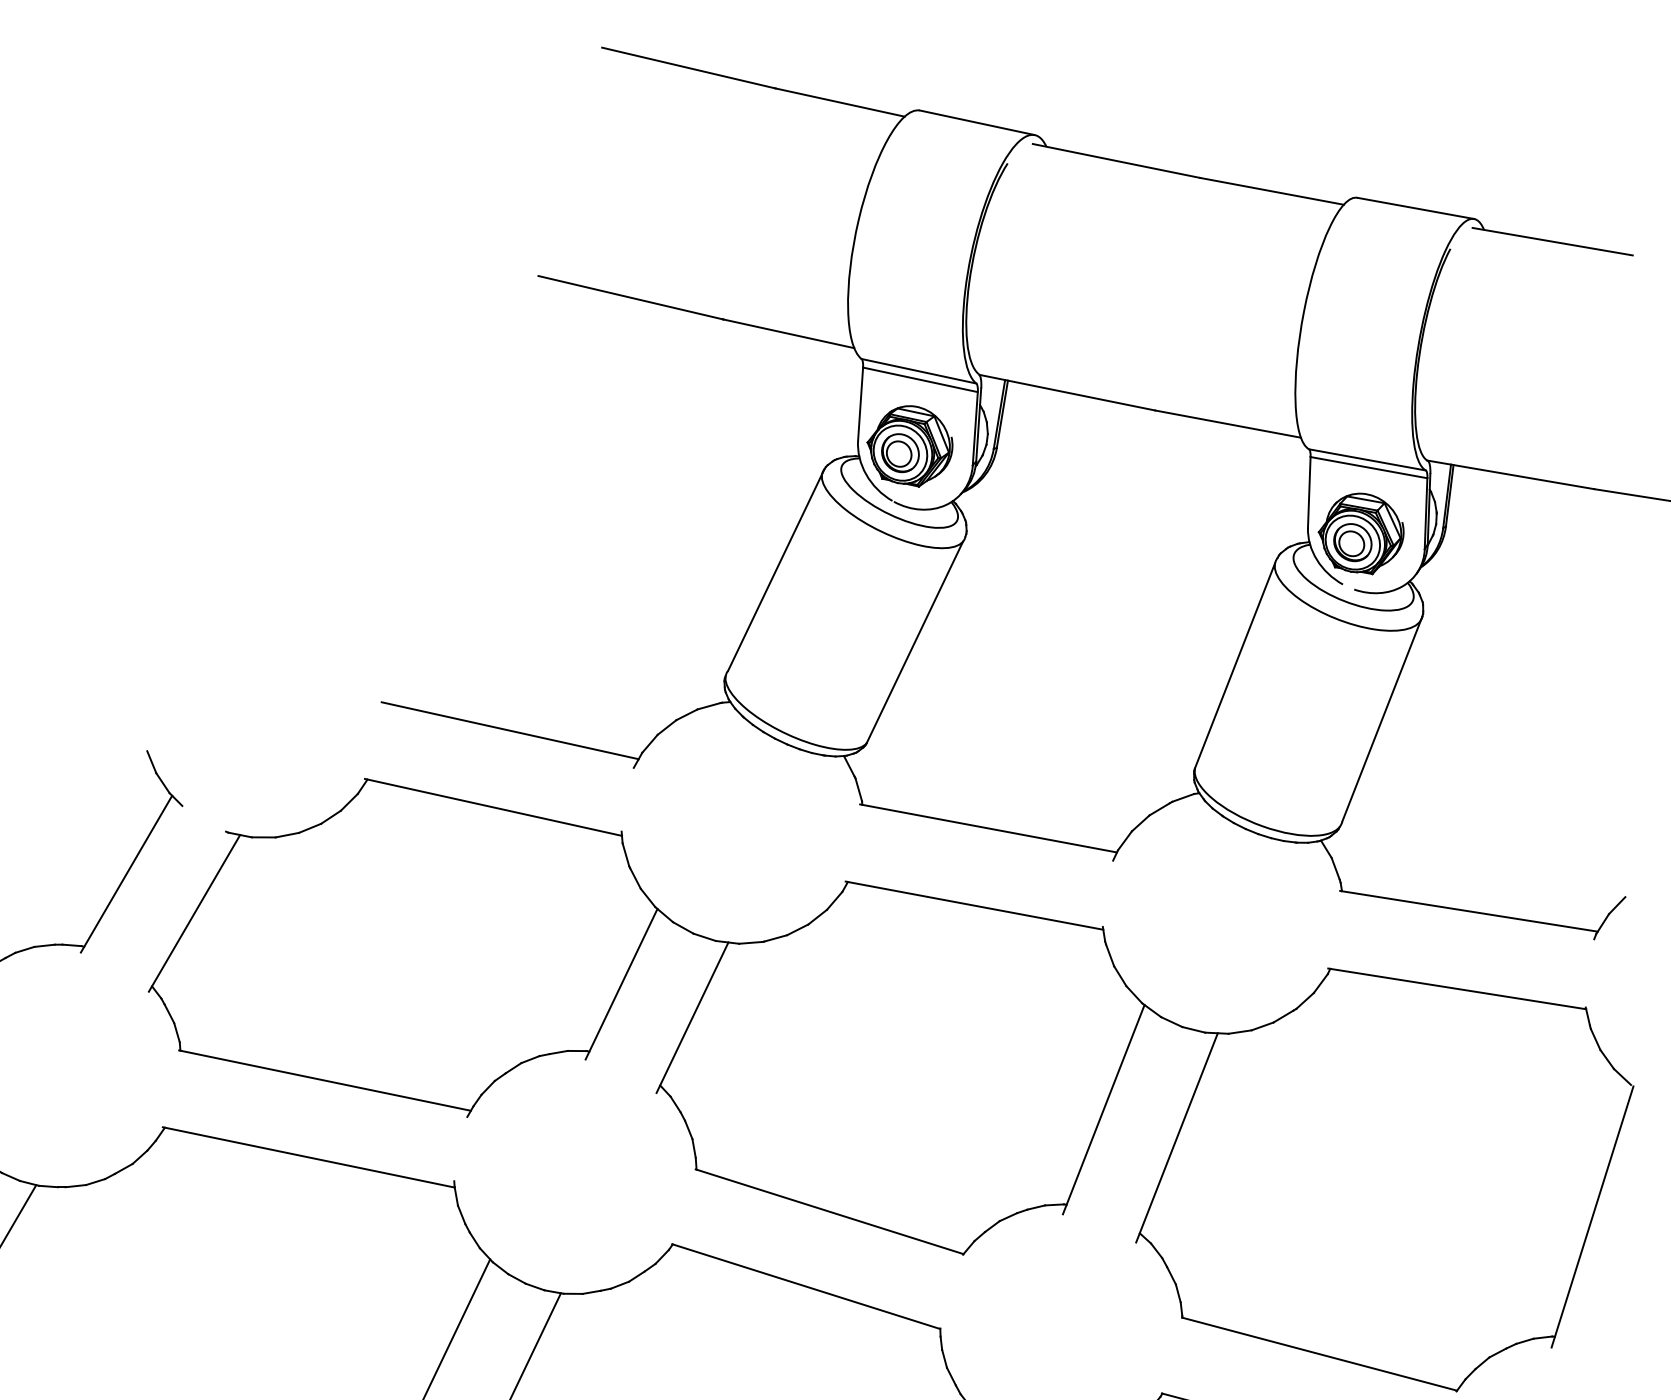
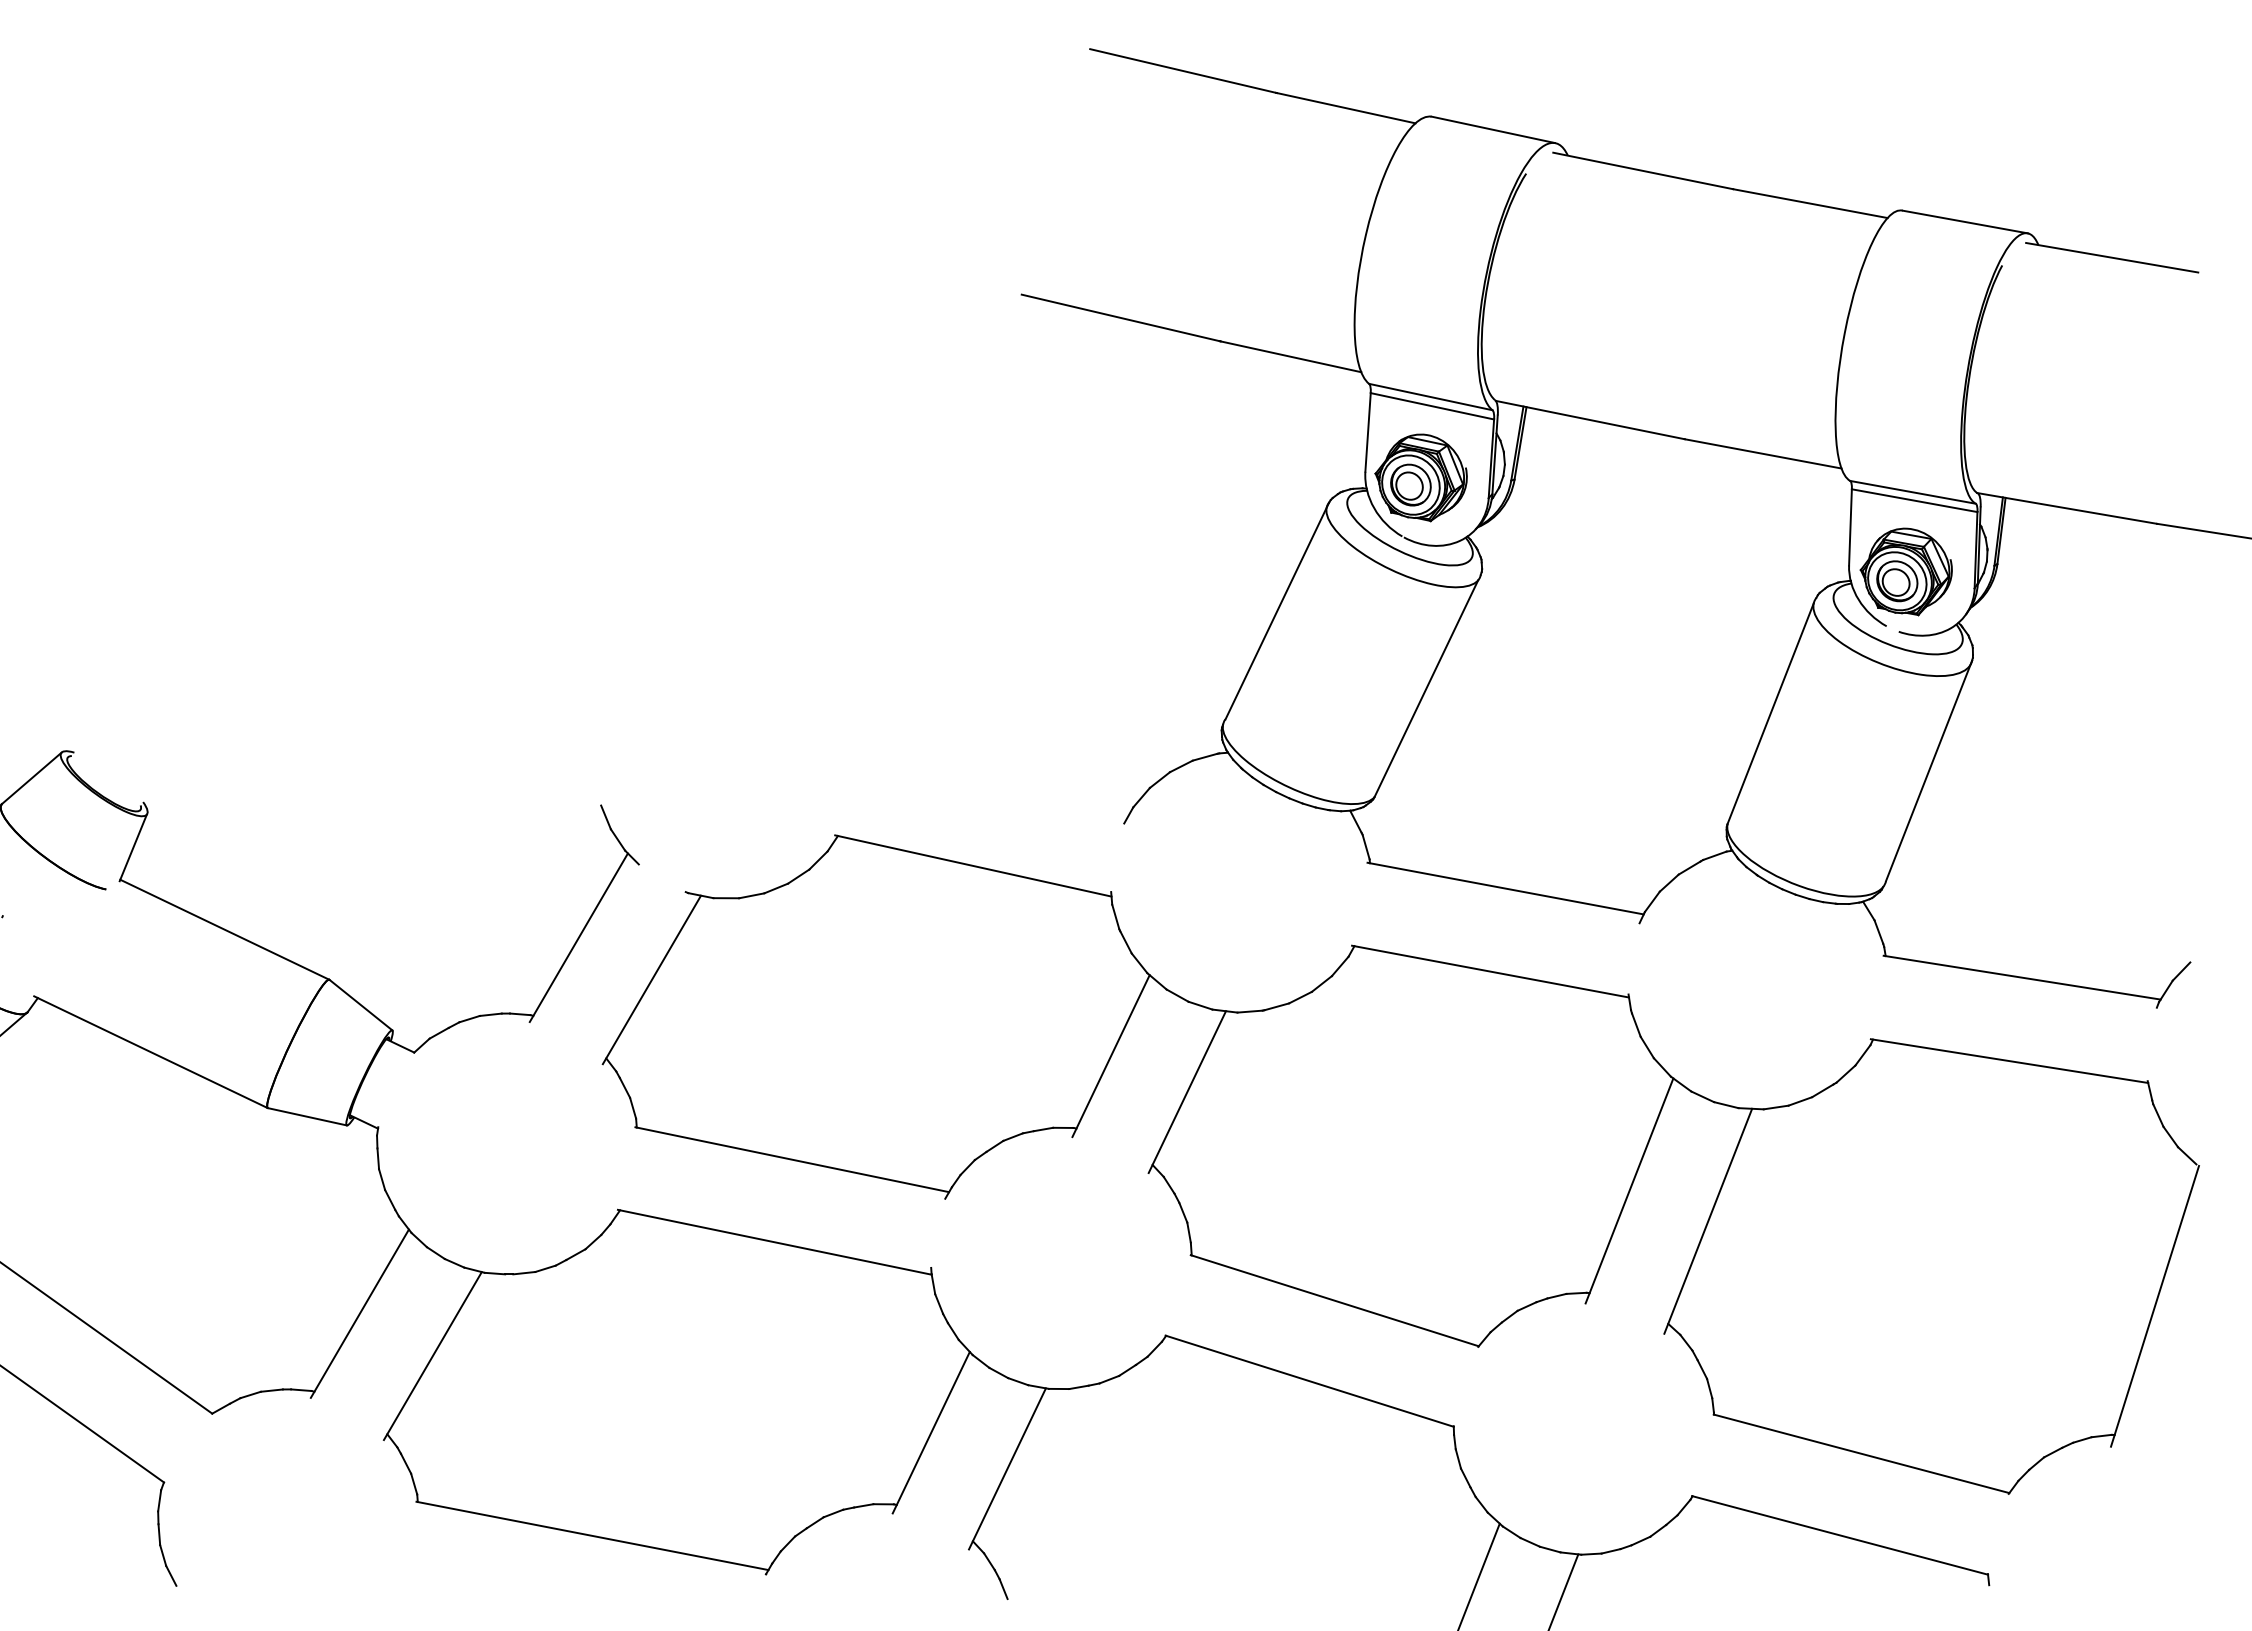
line: (510, 730) -> (991, 783), removed

